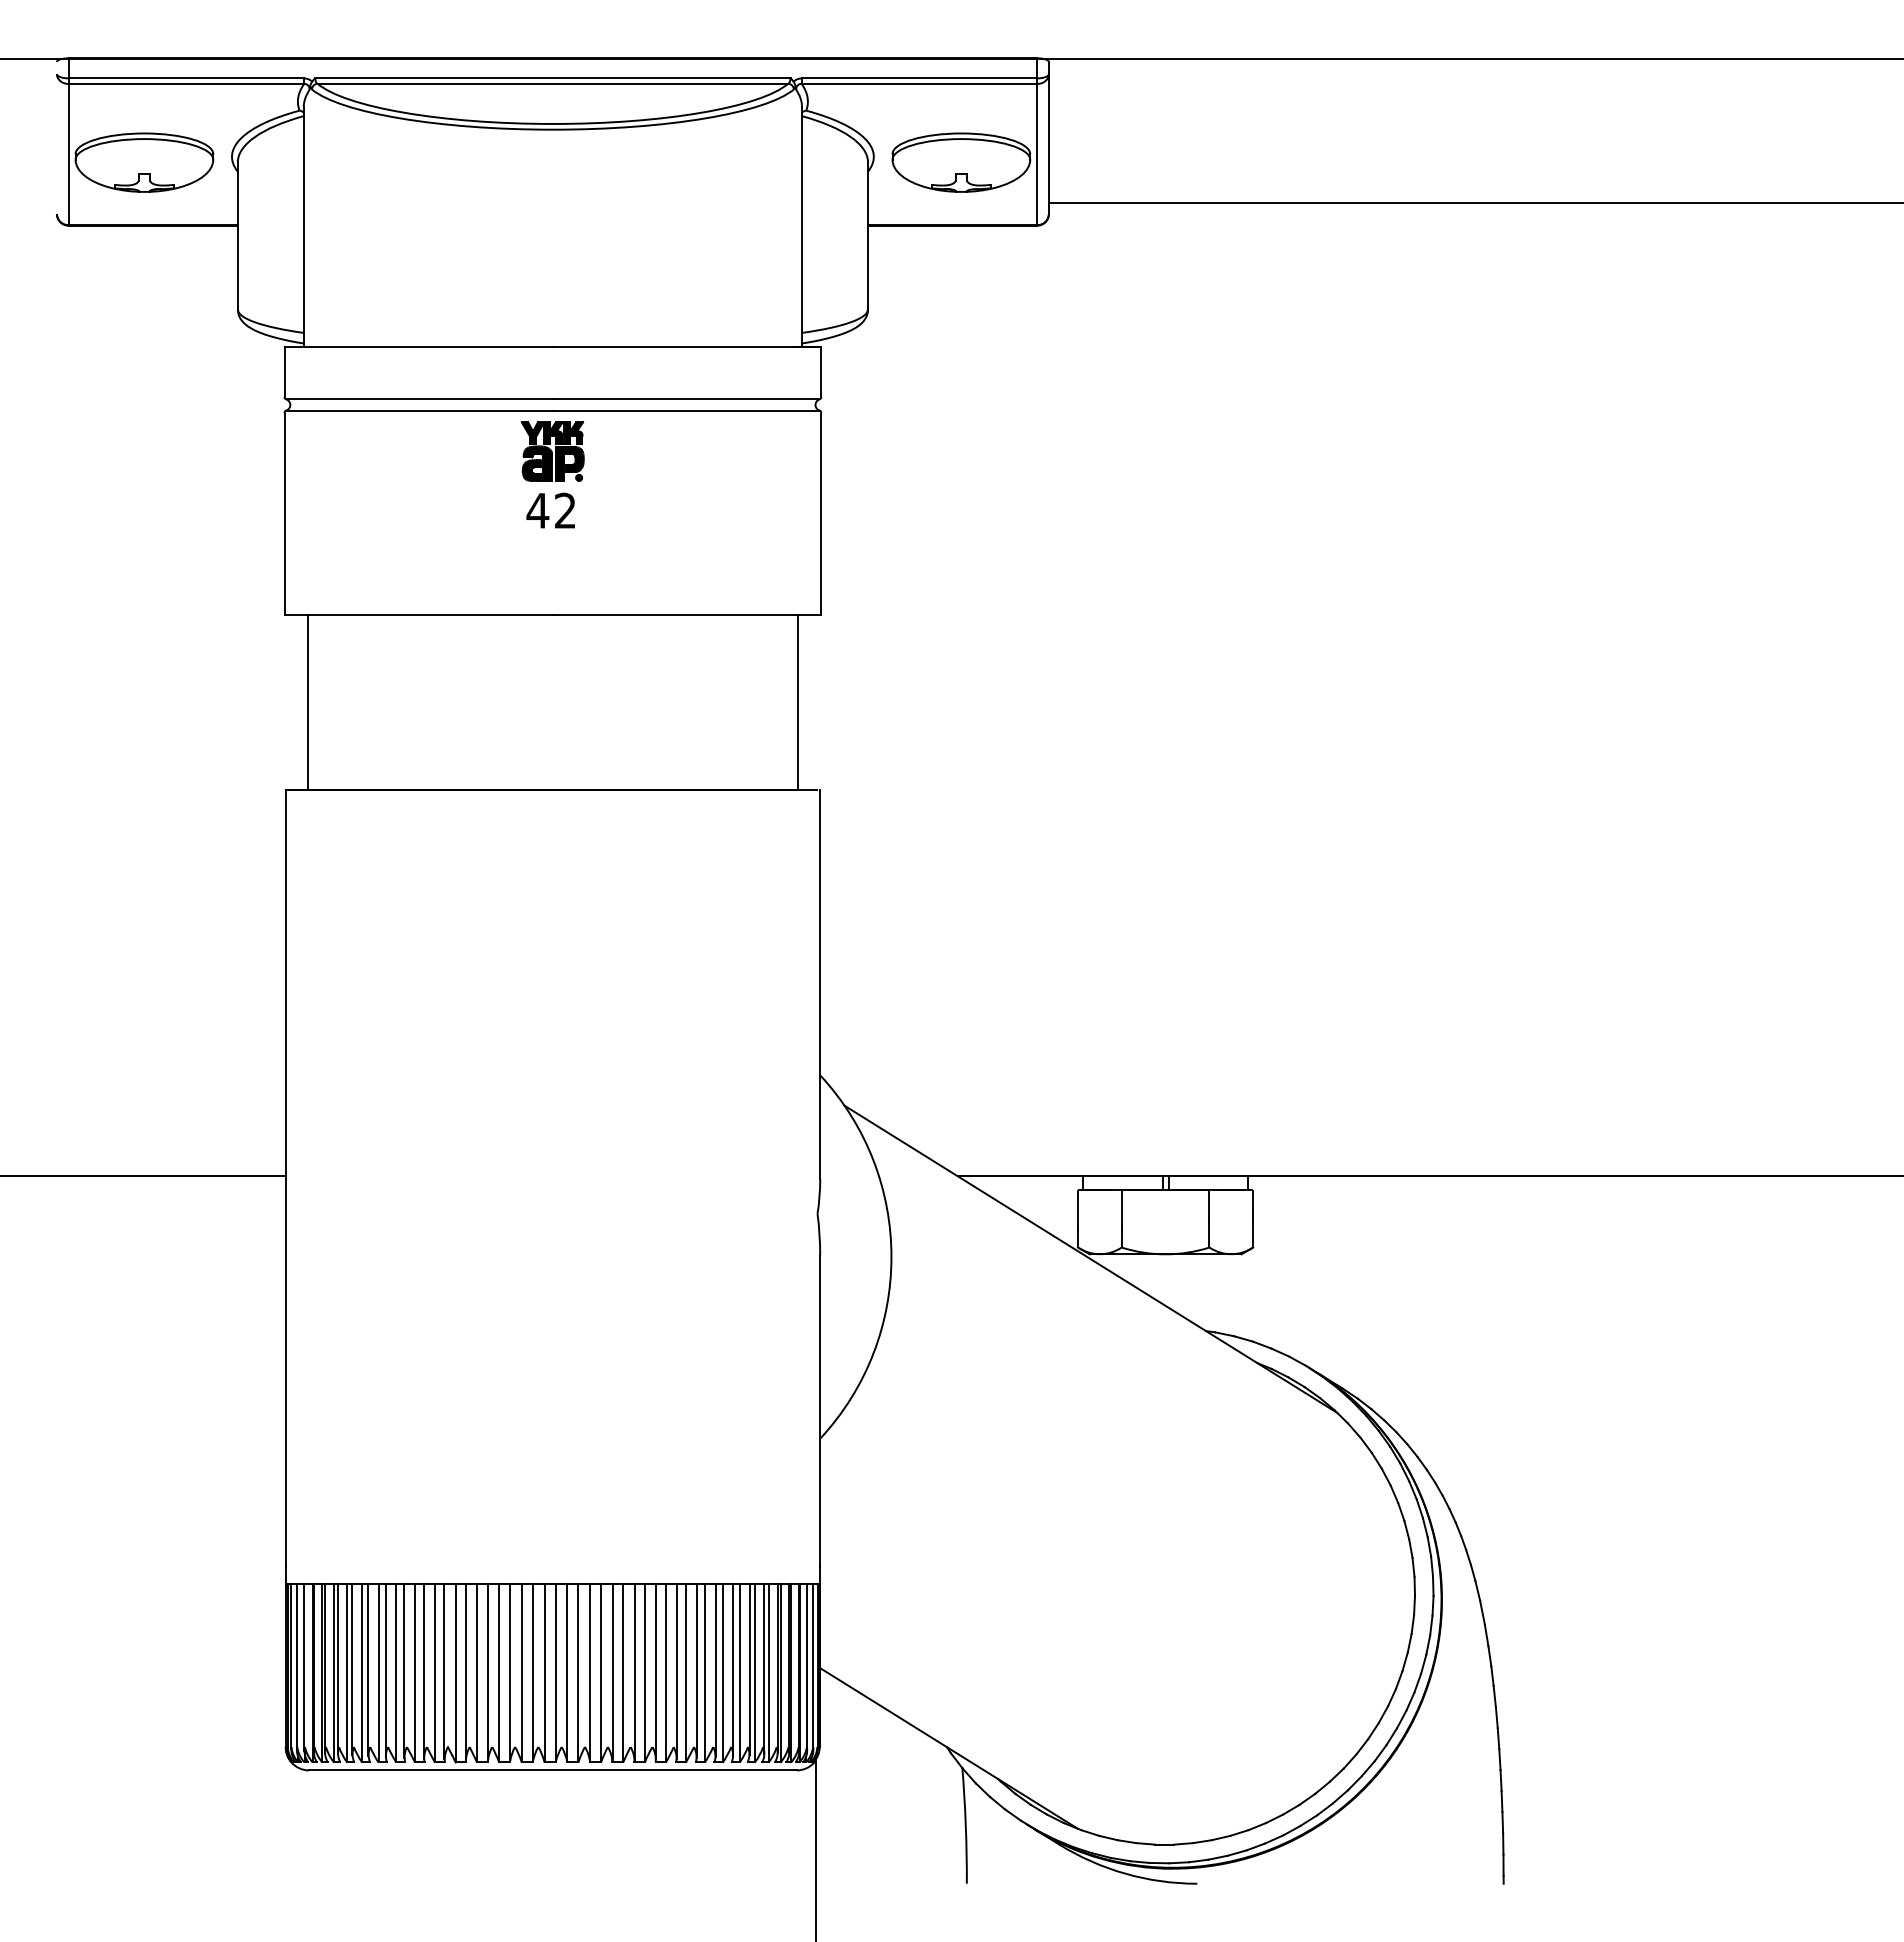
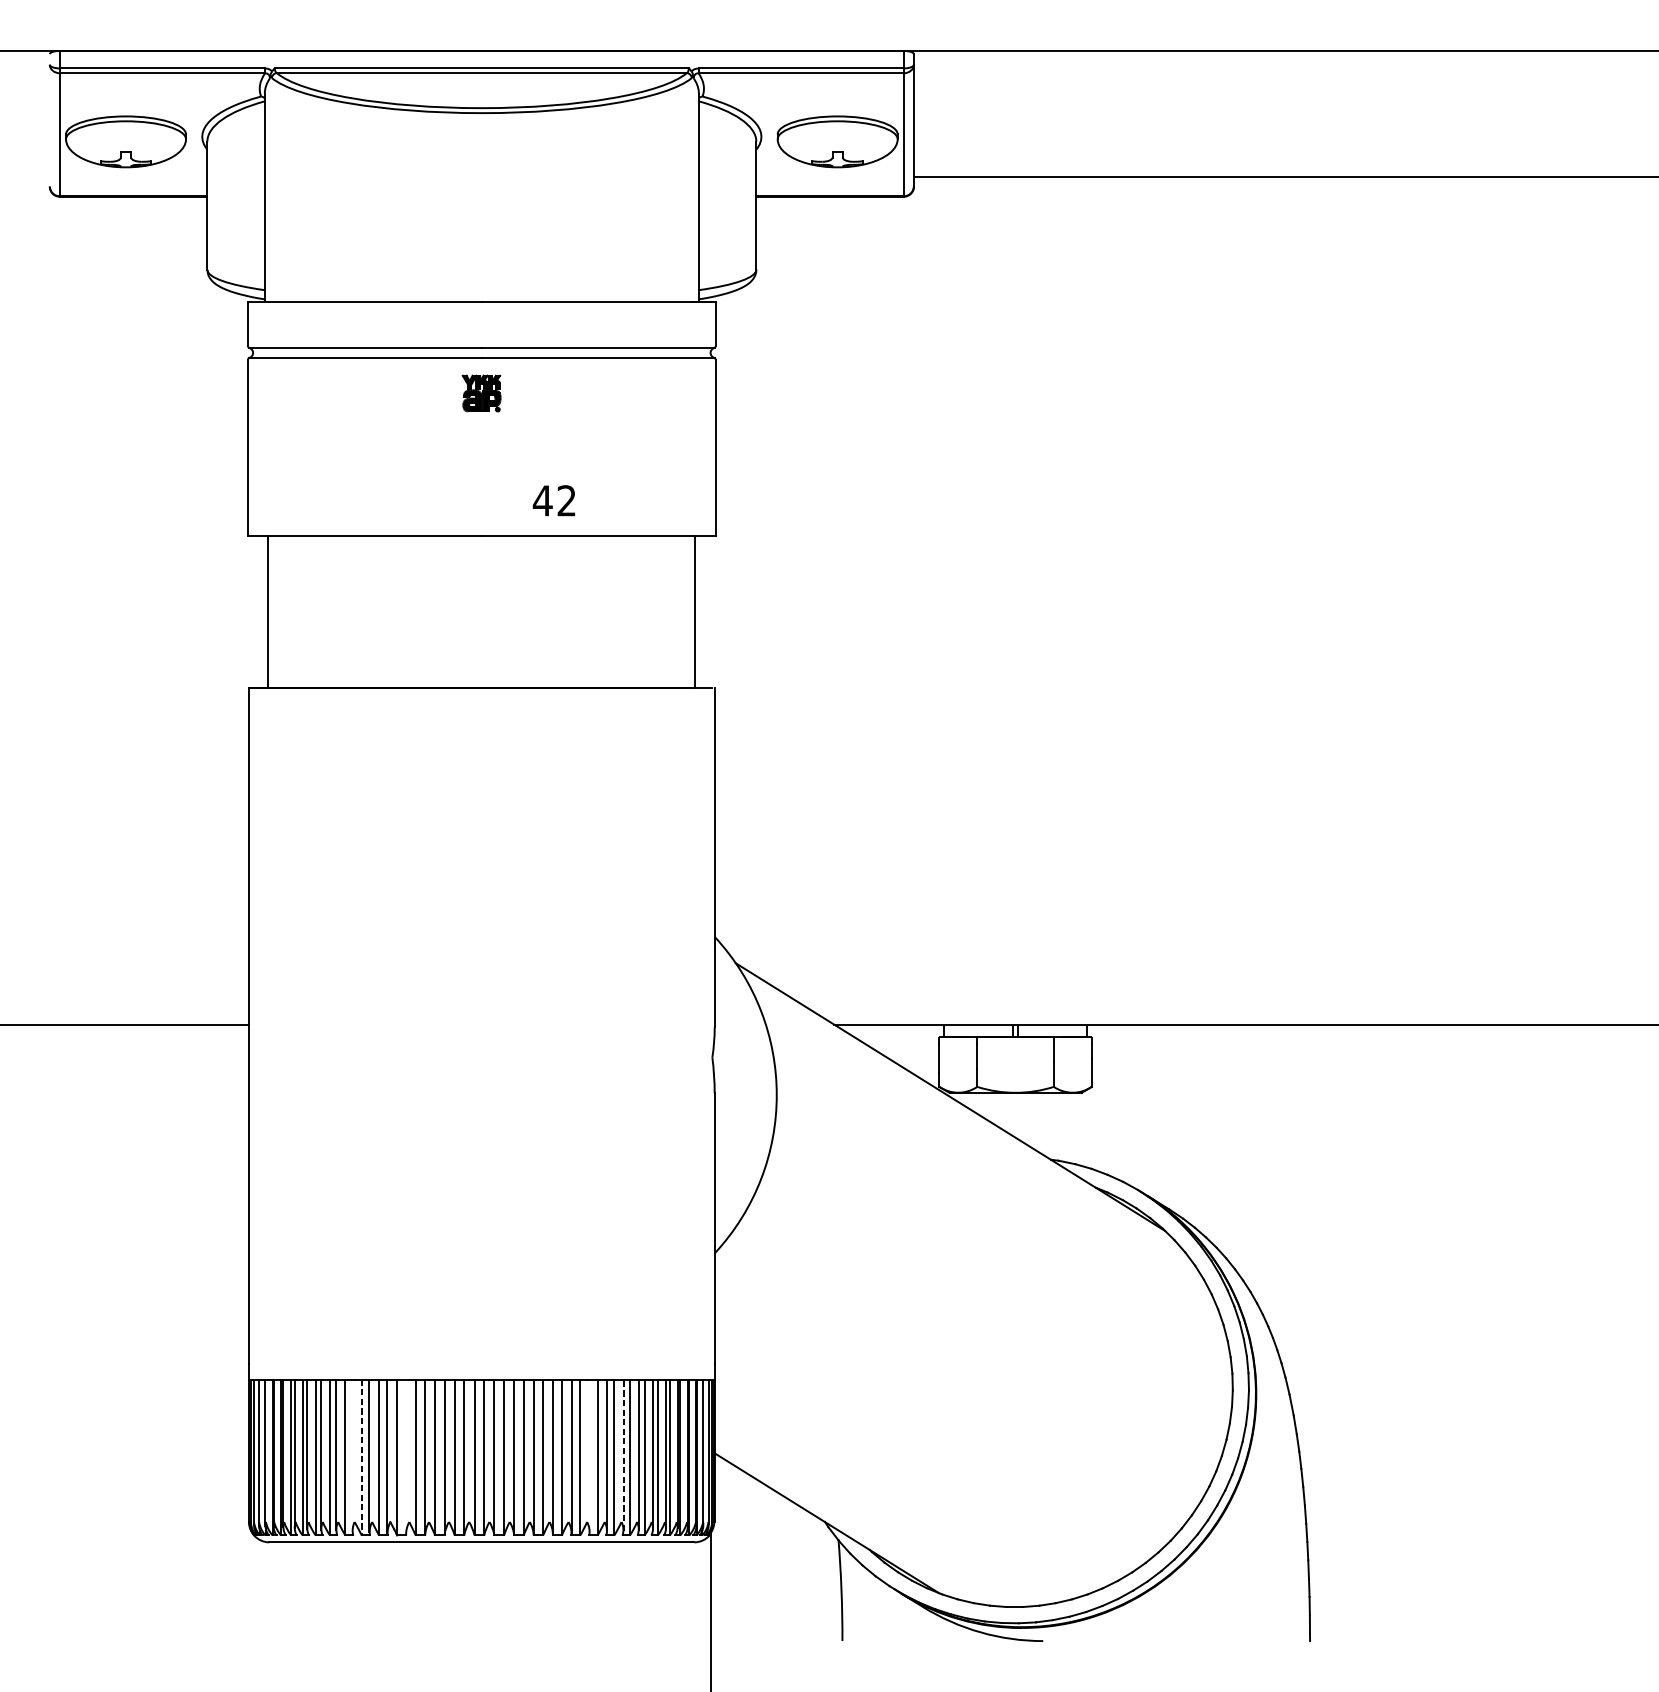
part: (552, 451) -> (481, 393), size x0.7
text: (550, 510) -> (553, 500), moved
line: (404, 1670) -> (352, 1455), removed
line: (676, 1670) -> (589, 1455), removed
line: (715, 1670) -> (623, 1455), solid -> dashed
line: (465, 1671) -> (405, 1456), removed
line: (414, 1673) -> (361, 1457), solid -> dashed

